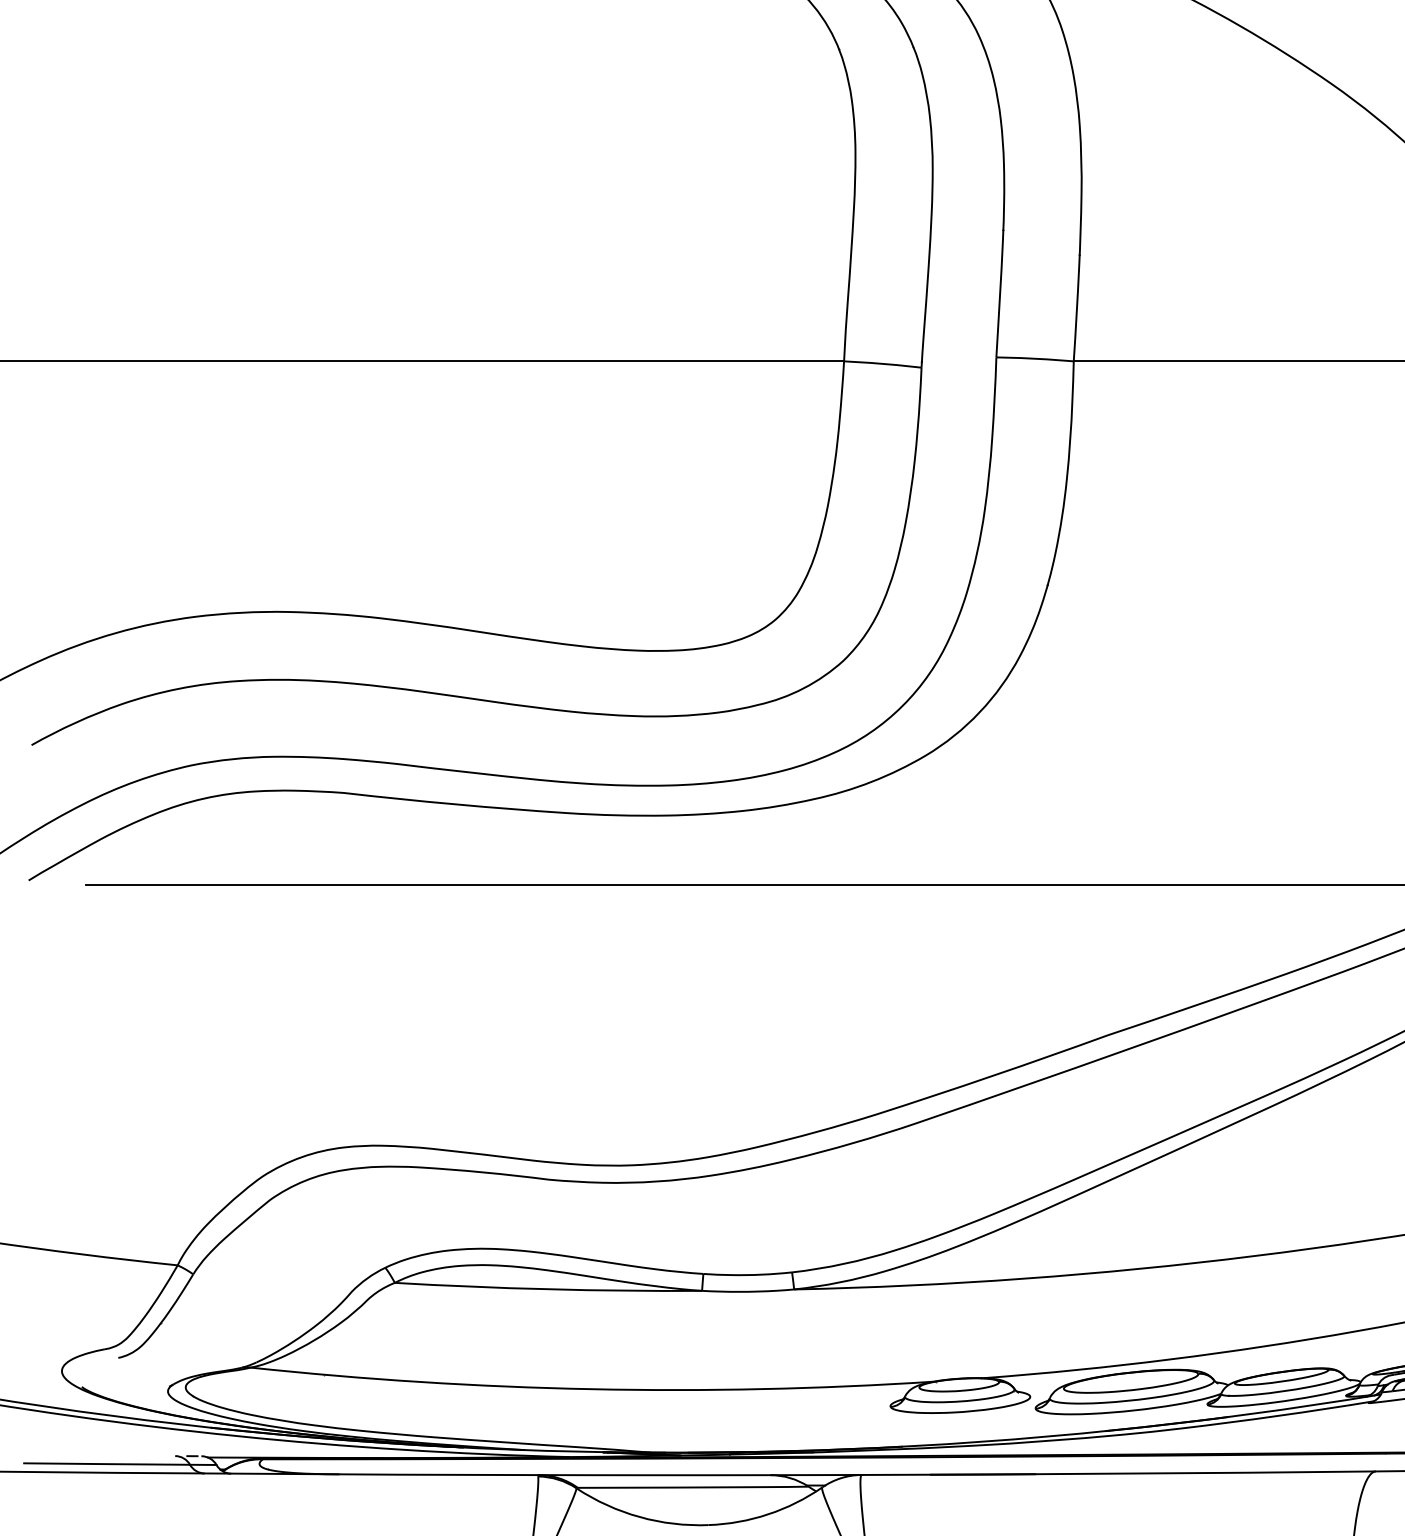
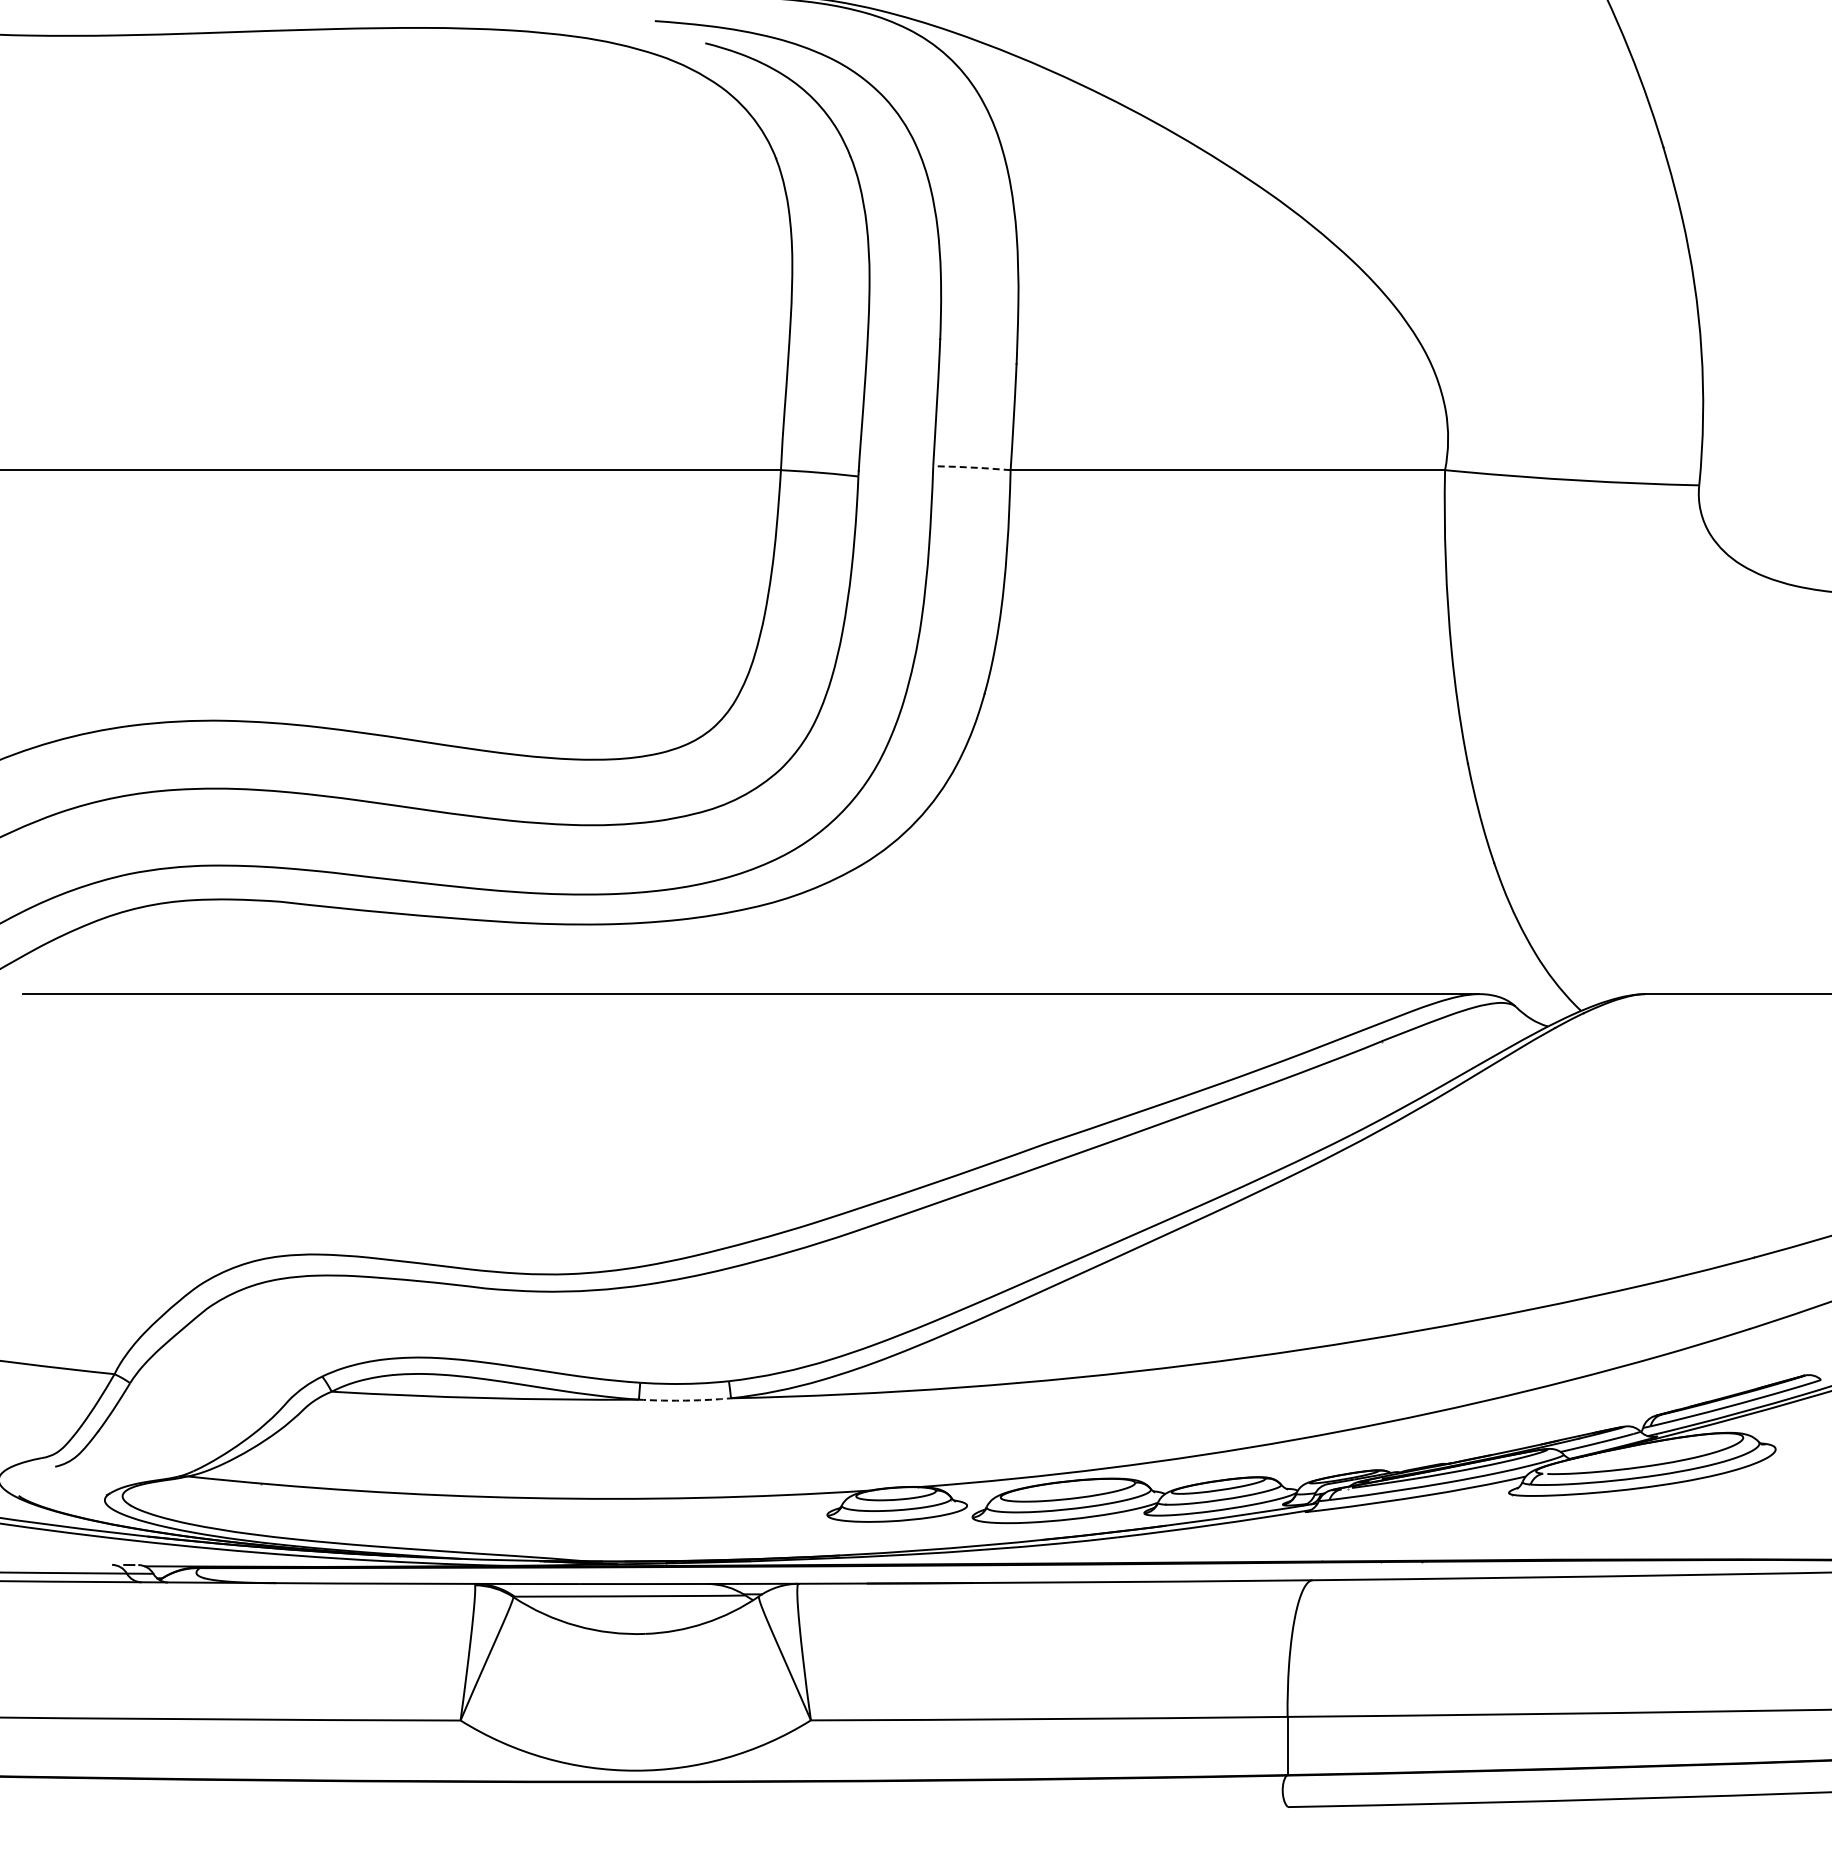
line: (1034, 358) -> (971, 467), solid -> dashed
line: (751, 1291) -> (688, 1400), solid -> dashed

